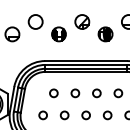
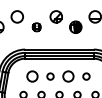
part: (58, 34) -> (36, 27), size x0.7
circle: (53, 93) -> (32, 76), size x1.6
circle: (96, 93) -> (68, 76), size x1.6

